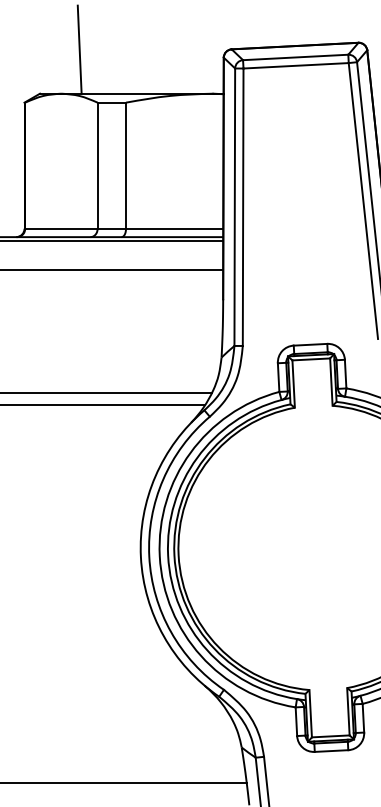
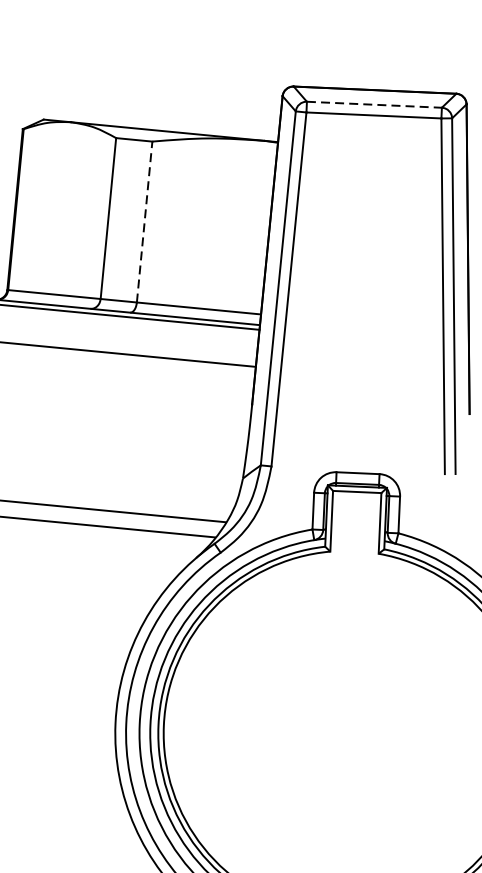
line: (79, 49) -> (99, 68), removed
line: (295, 57) -> (374, 104), solid -> dashed
line: (126, 165) -> (145, 221), solid -> dashed

